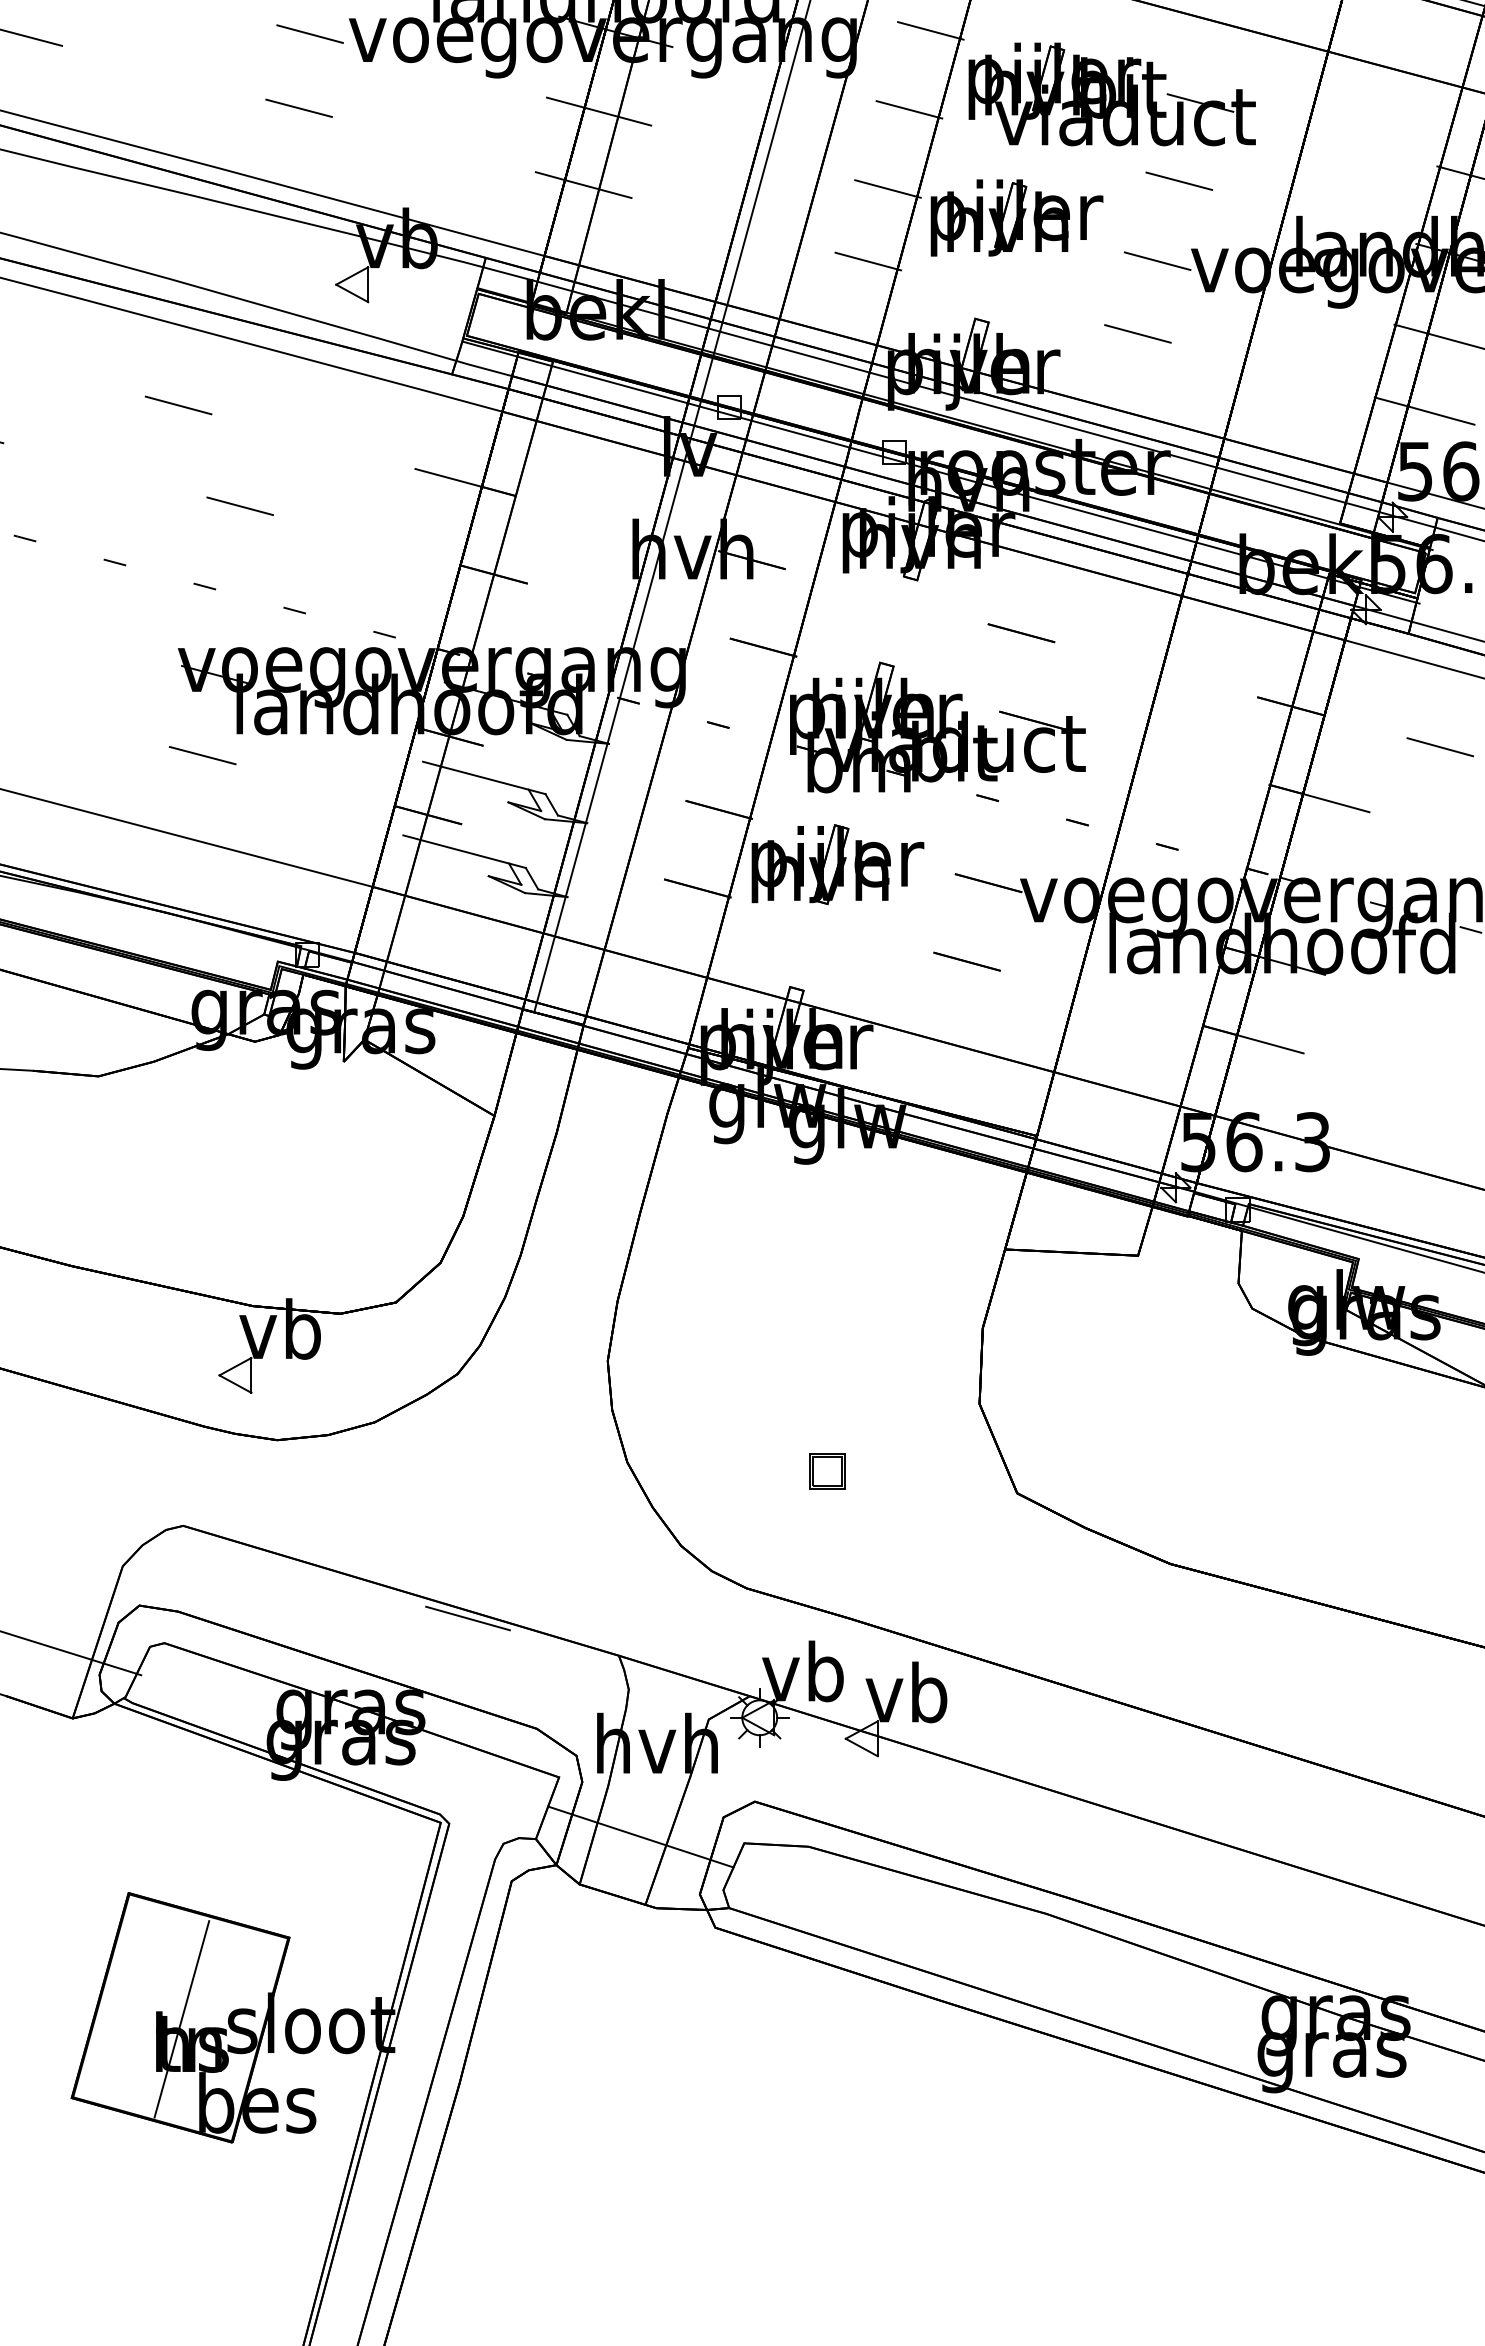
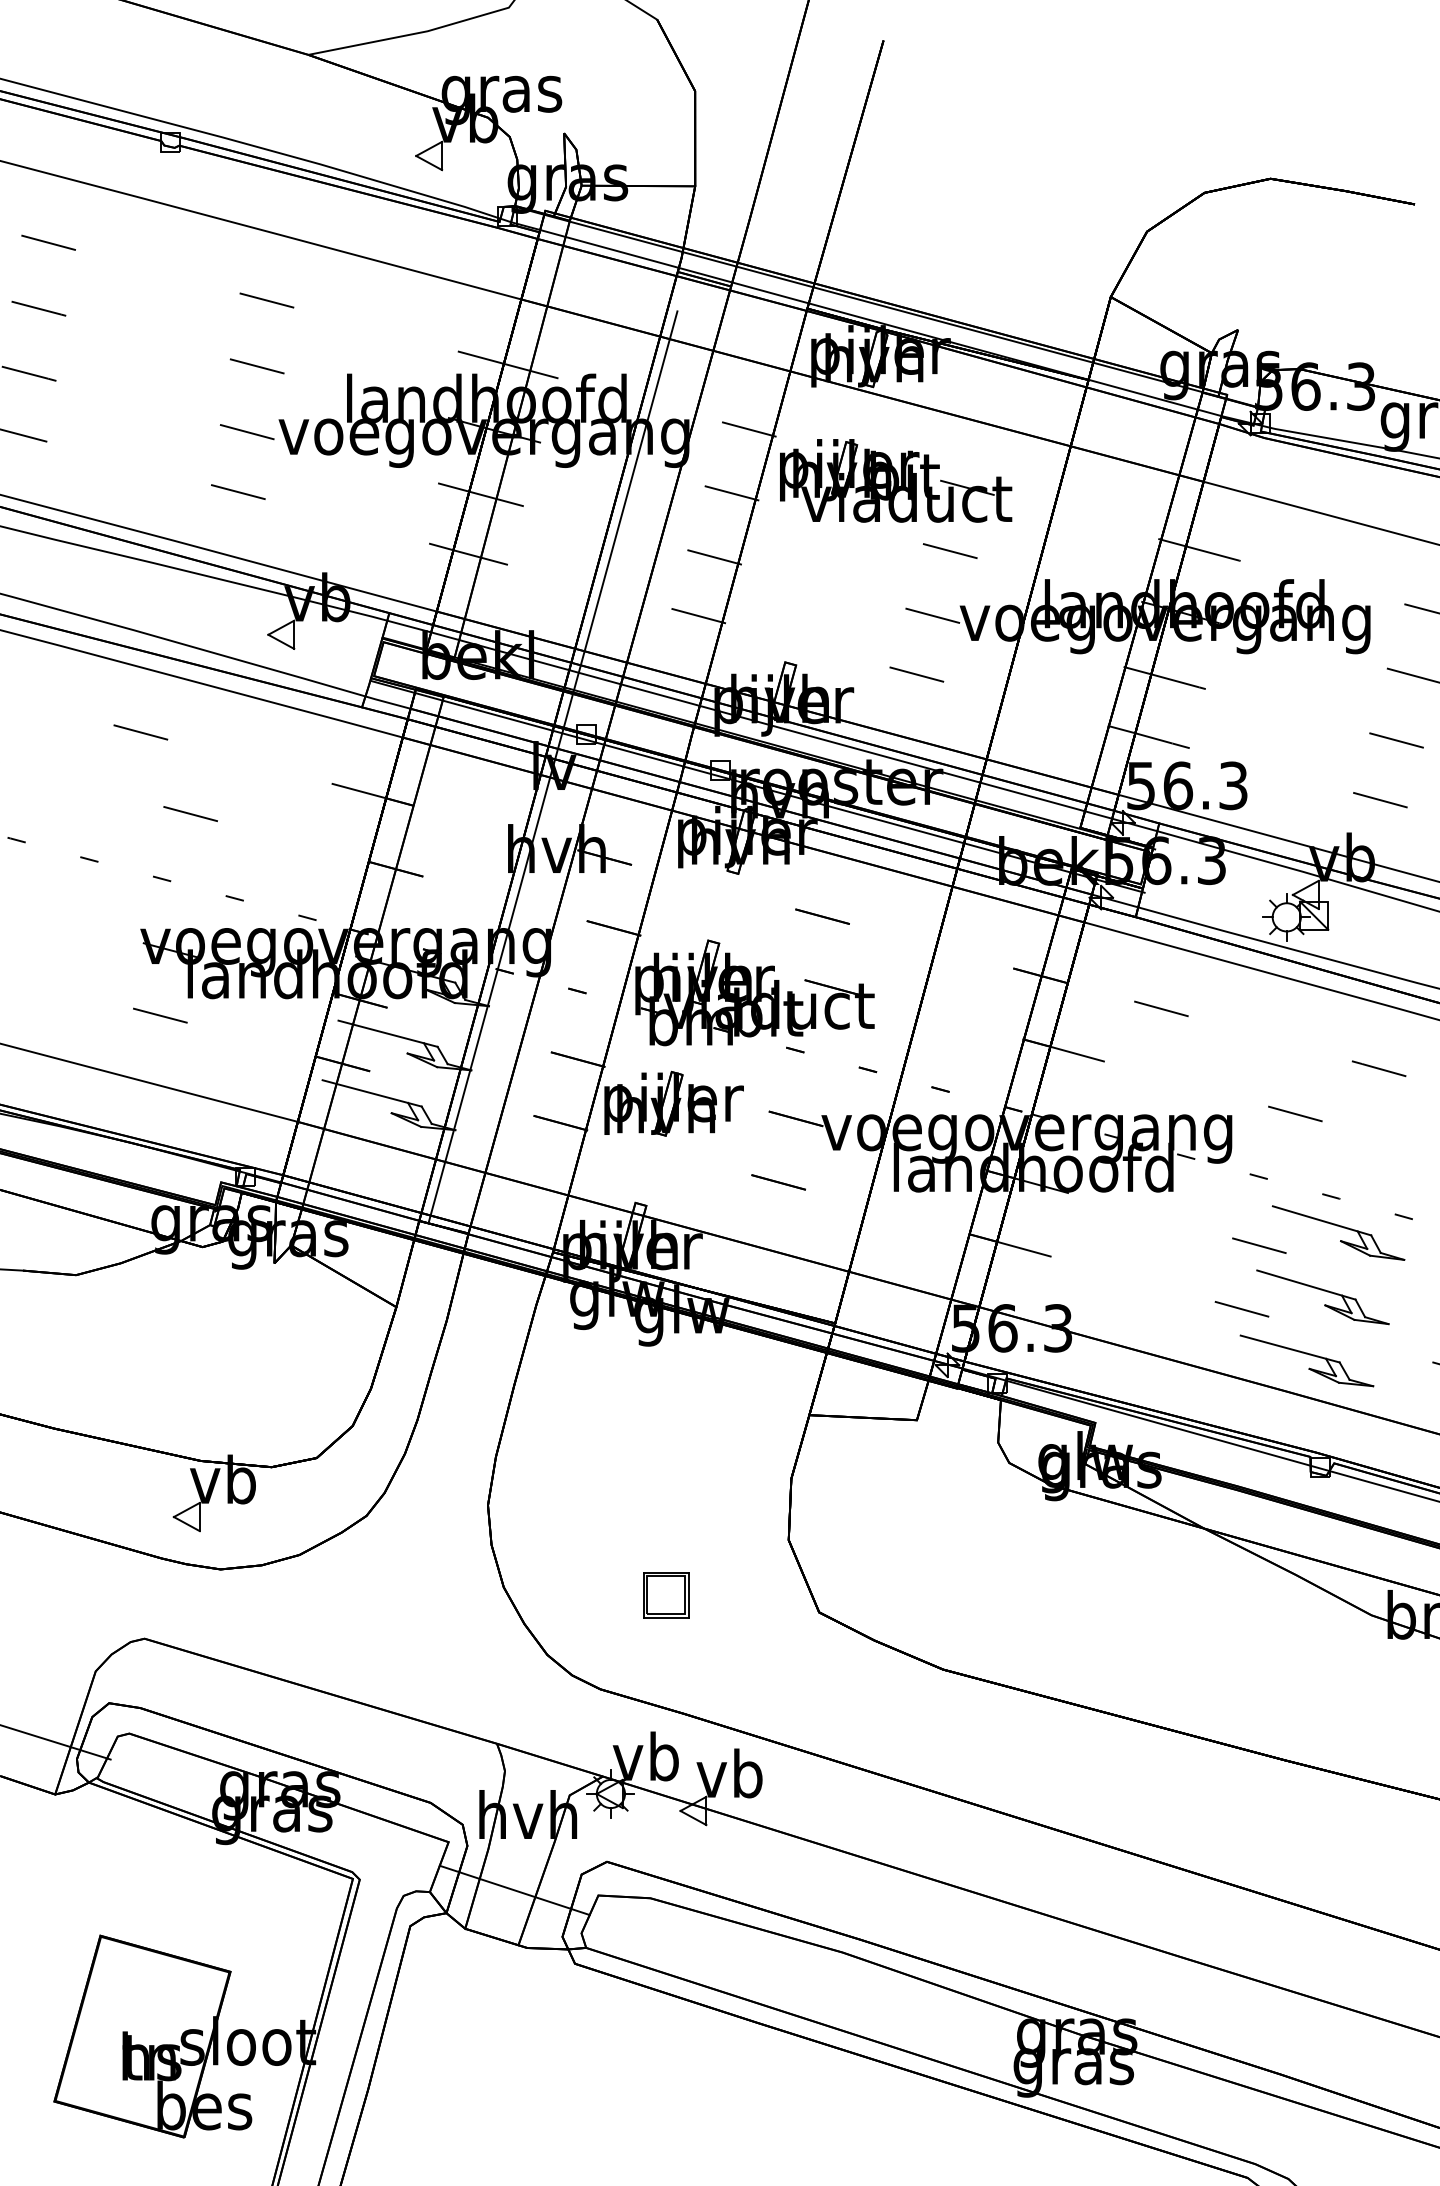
part: (1016, 217) -> (818, 580), removed
part: (827, 1471) -> (665, 1594), size x1.6
line: (467, 1618) -> (374, 1713), removed
line: (181, 2018) -> (143, 2037), removed

